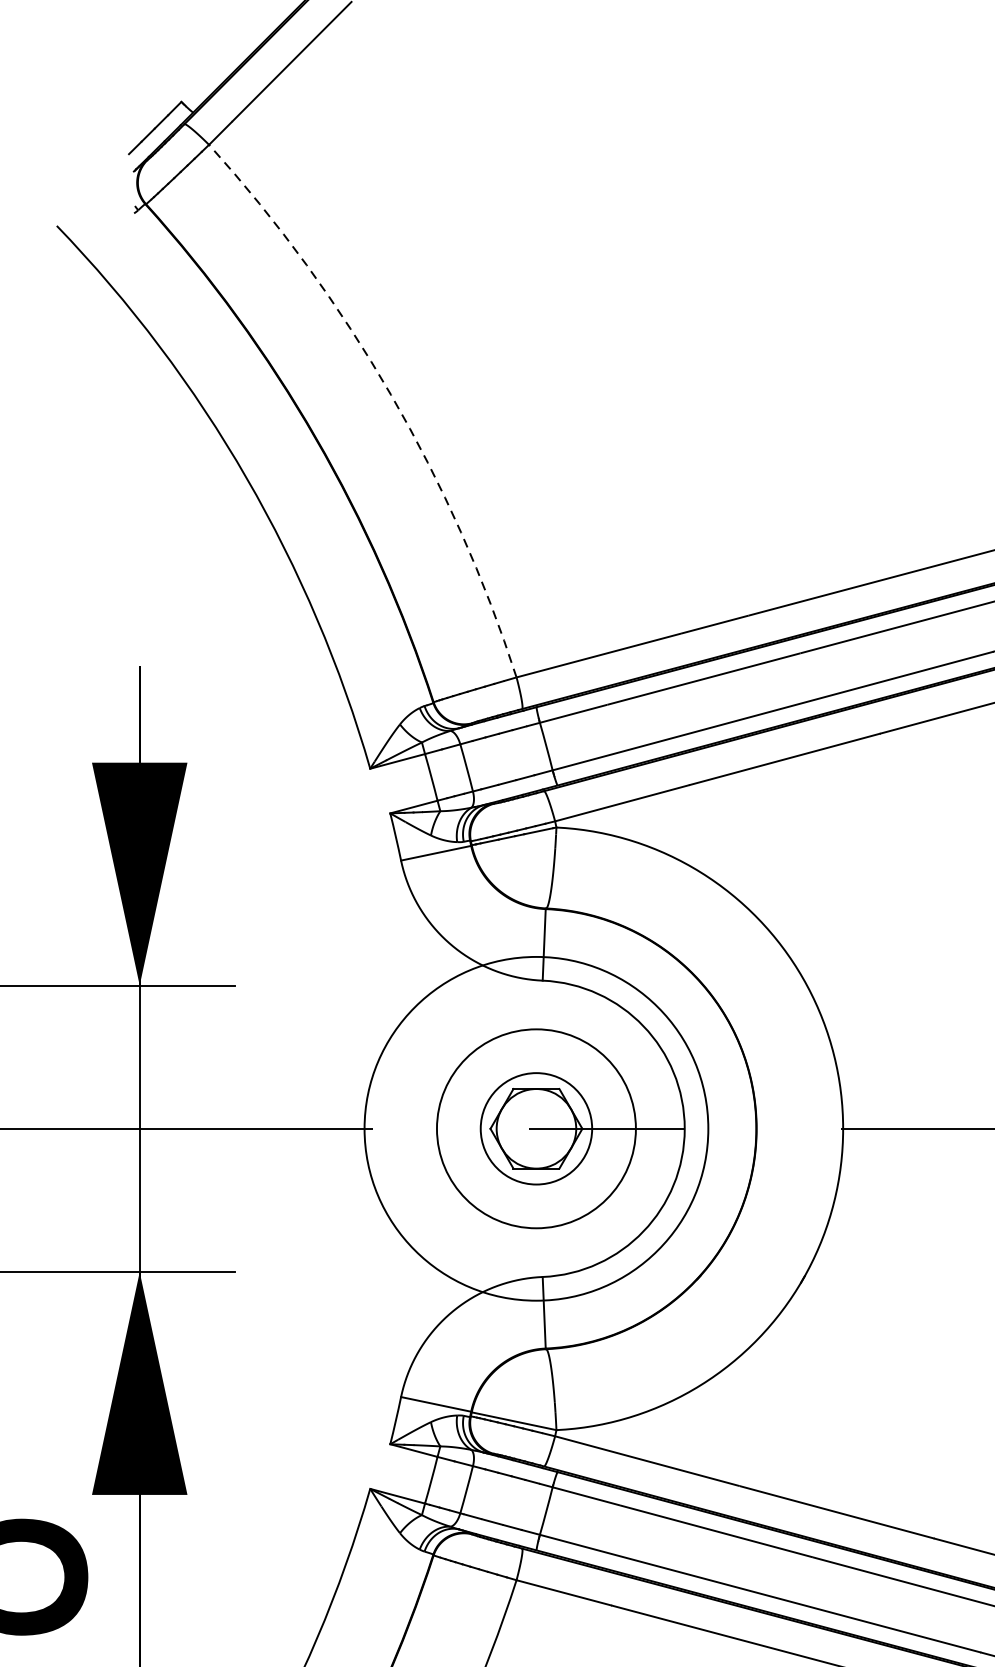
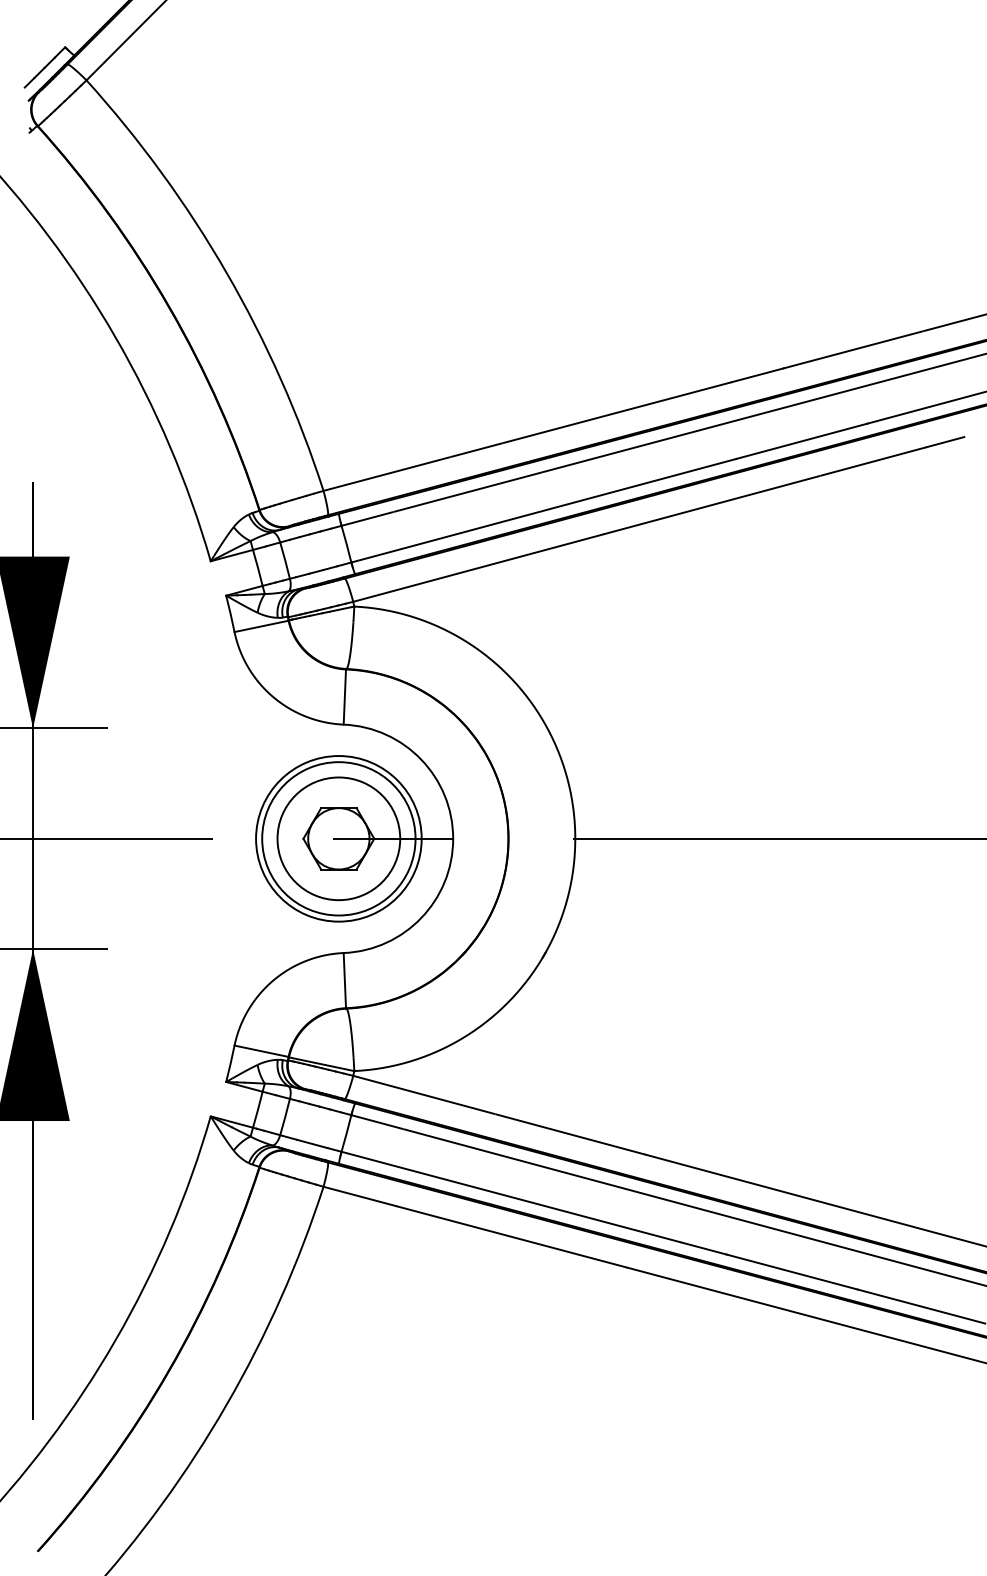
arc: (390, 395) -> (226, 273), dashed -> solid
circle: (535, 1128) -> (338, 838), size x0.62
circle: (535, 1128) -> (338, 838), size x1.43

